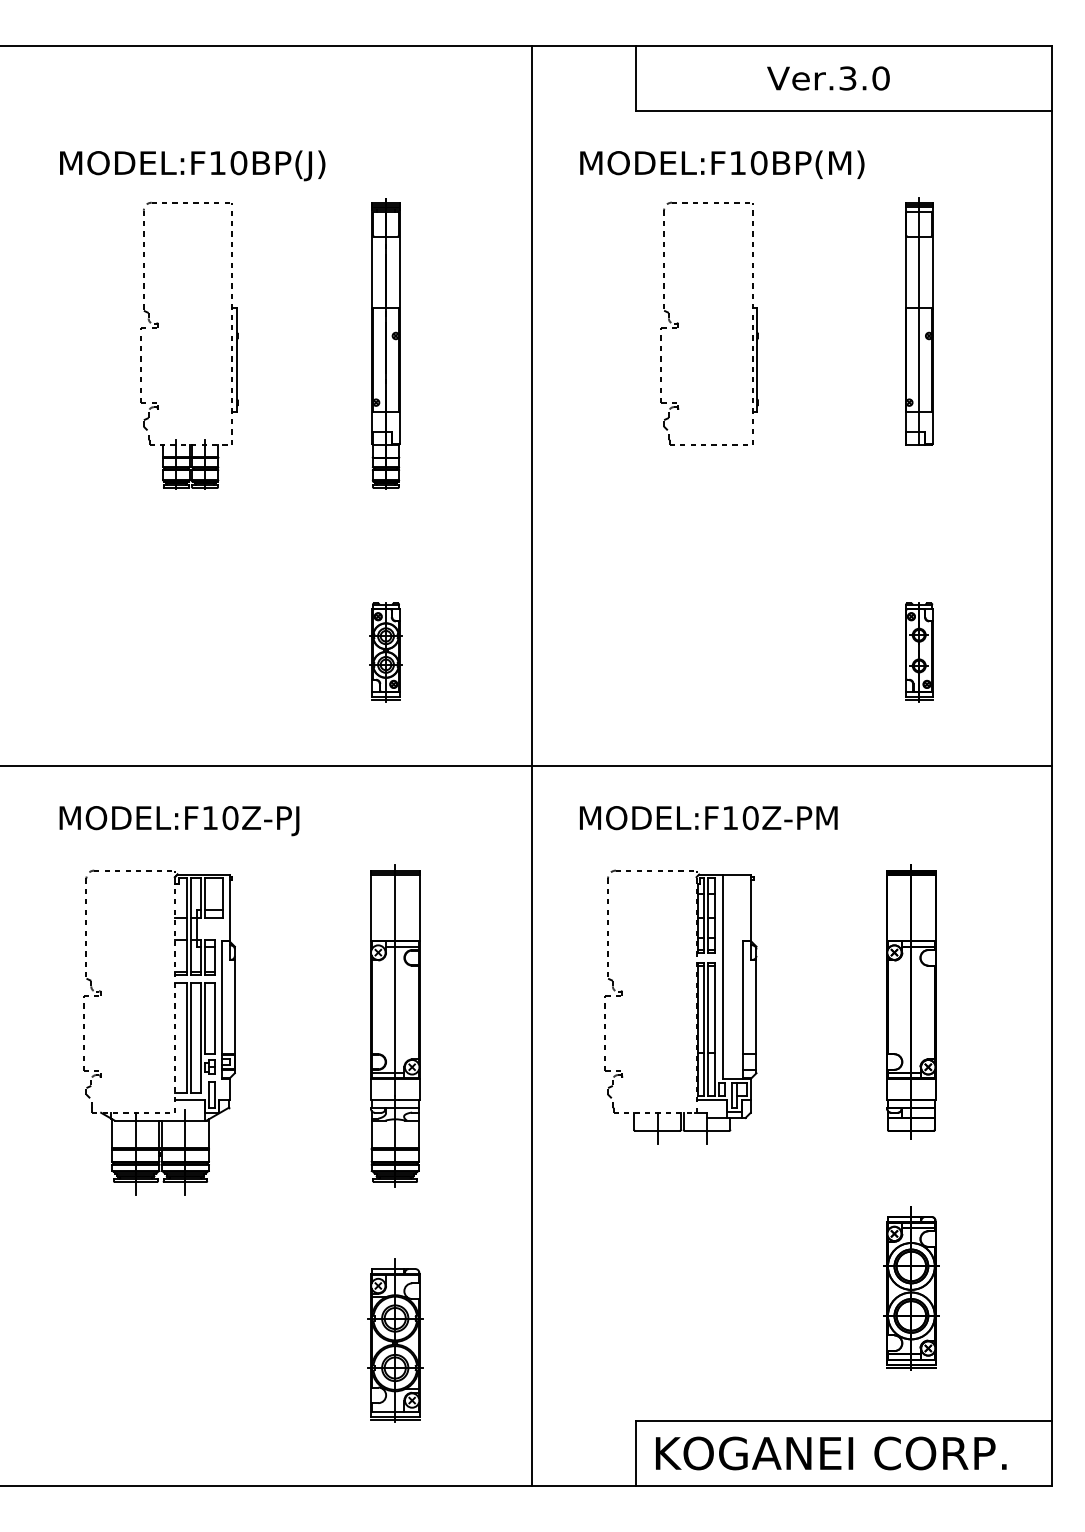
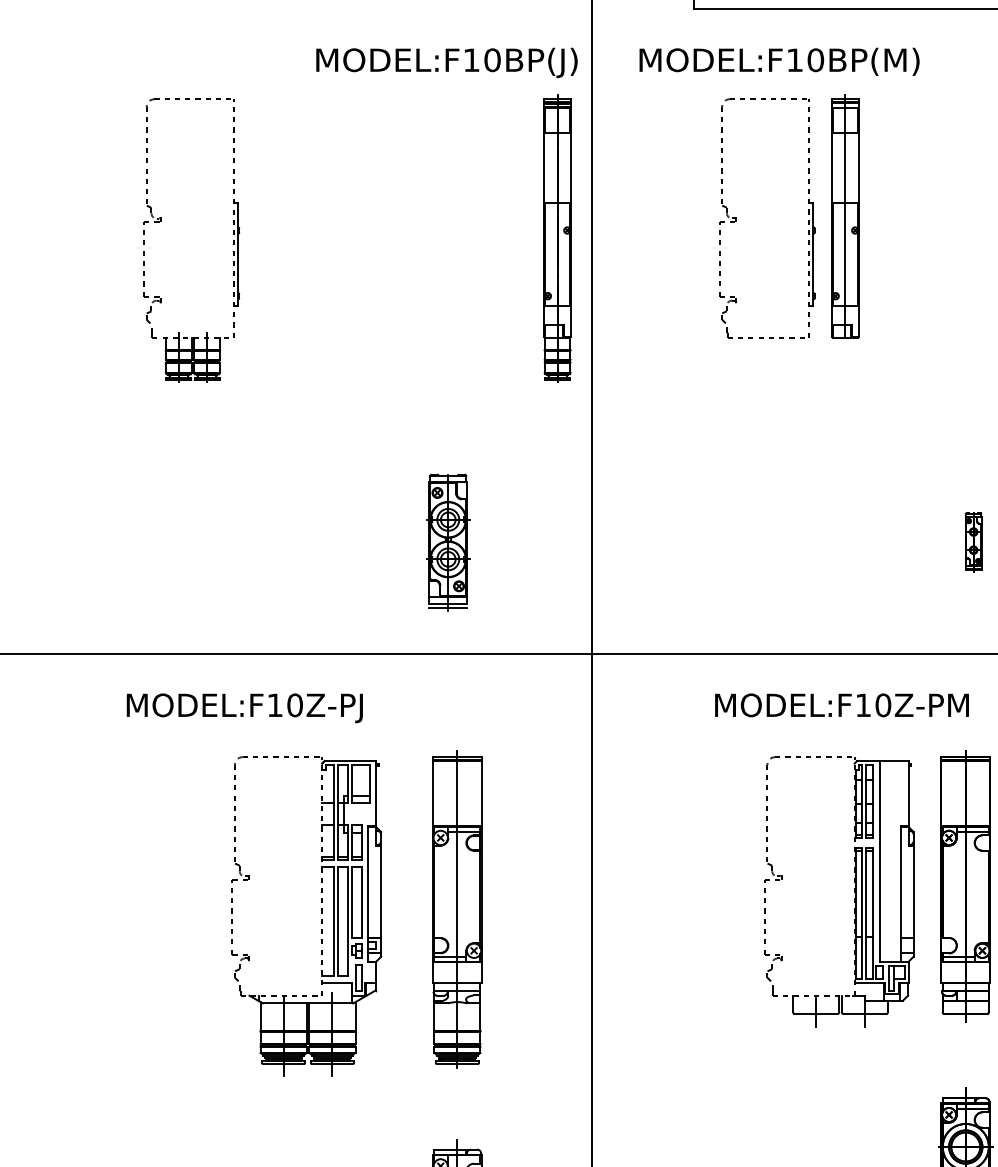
text: (192, 165) -> (446, 62), moved
part: (919, 321) -> (845, 216), moved
part: (158, 327) -> (161, 222), moved
part: (385, 343) -> (557, 237), moved
part: (385, 652) -> (447, 542), size x1.4
part: (919, 652) -> (973, 542), size x0.6
text: (708, 818) -> (841, 705), moved
part: (696, 1006) -> (854, 890), moved
part: (174, 1035) -> (321, 919), moved

